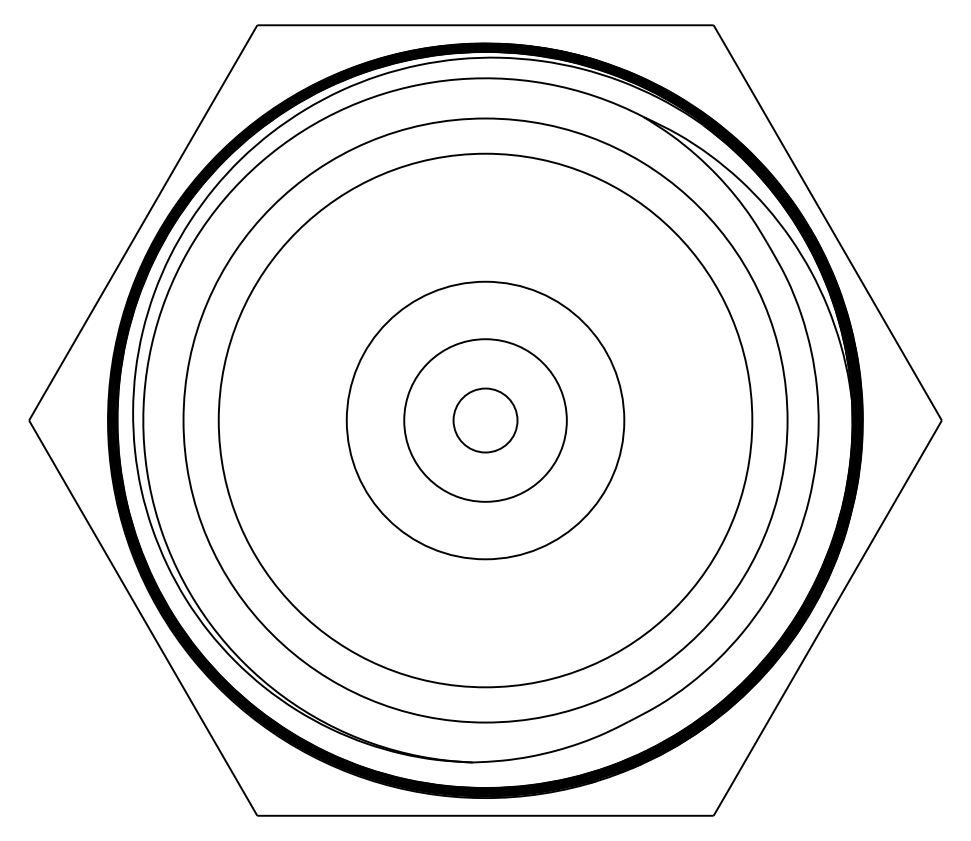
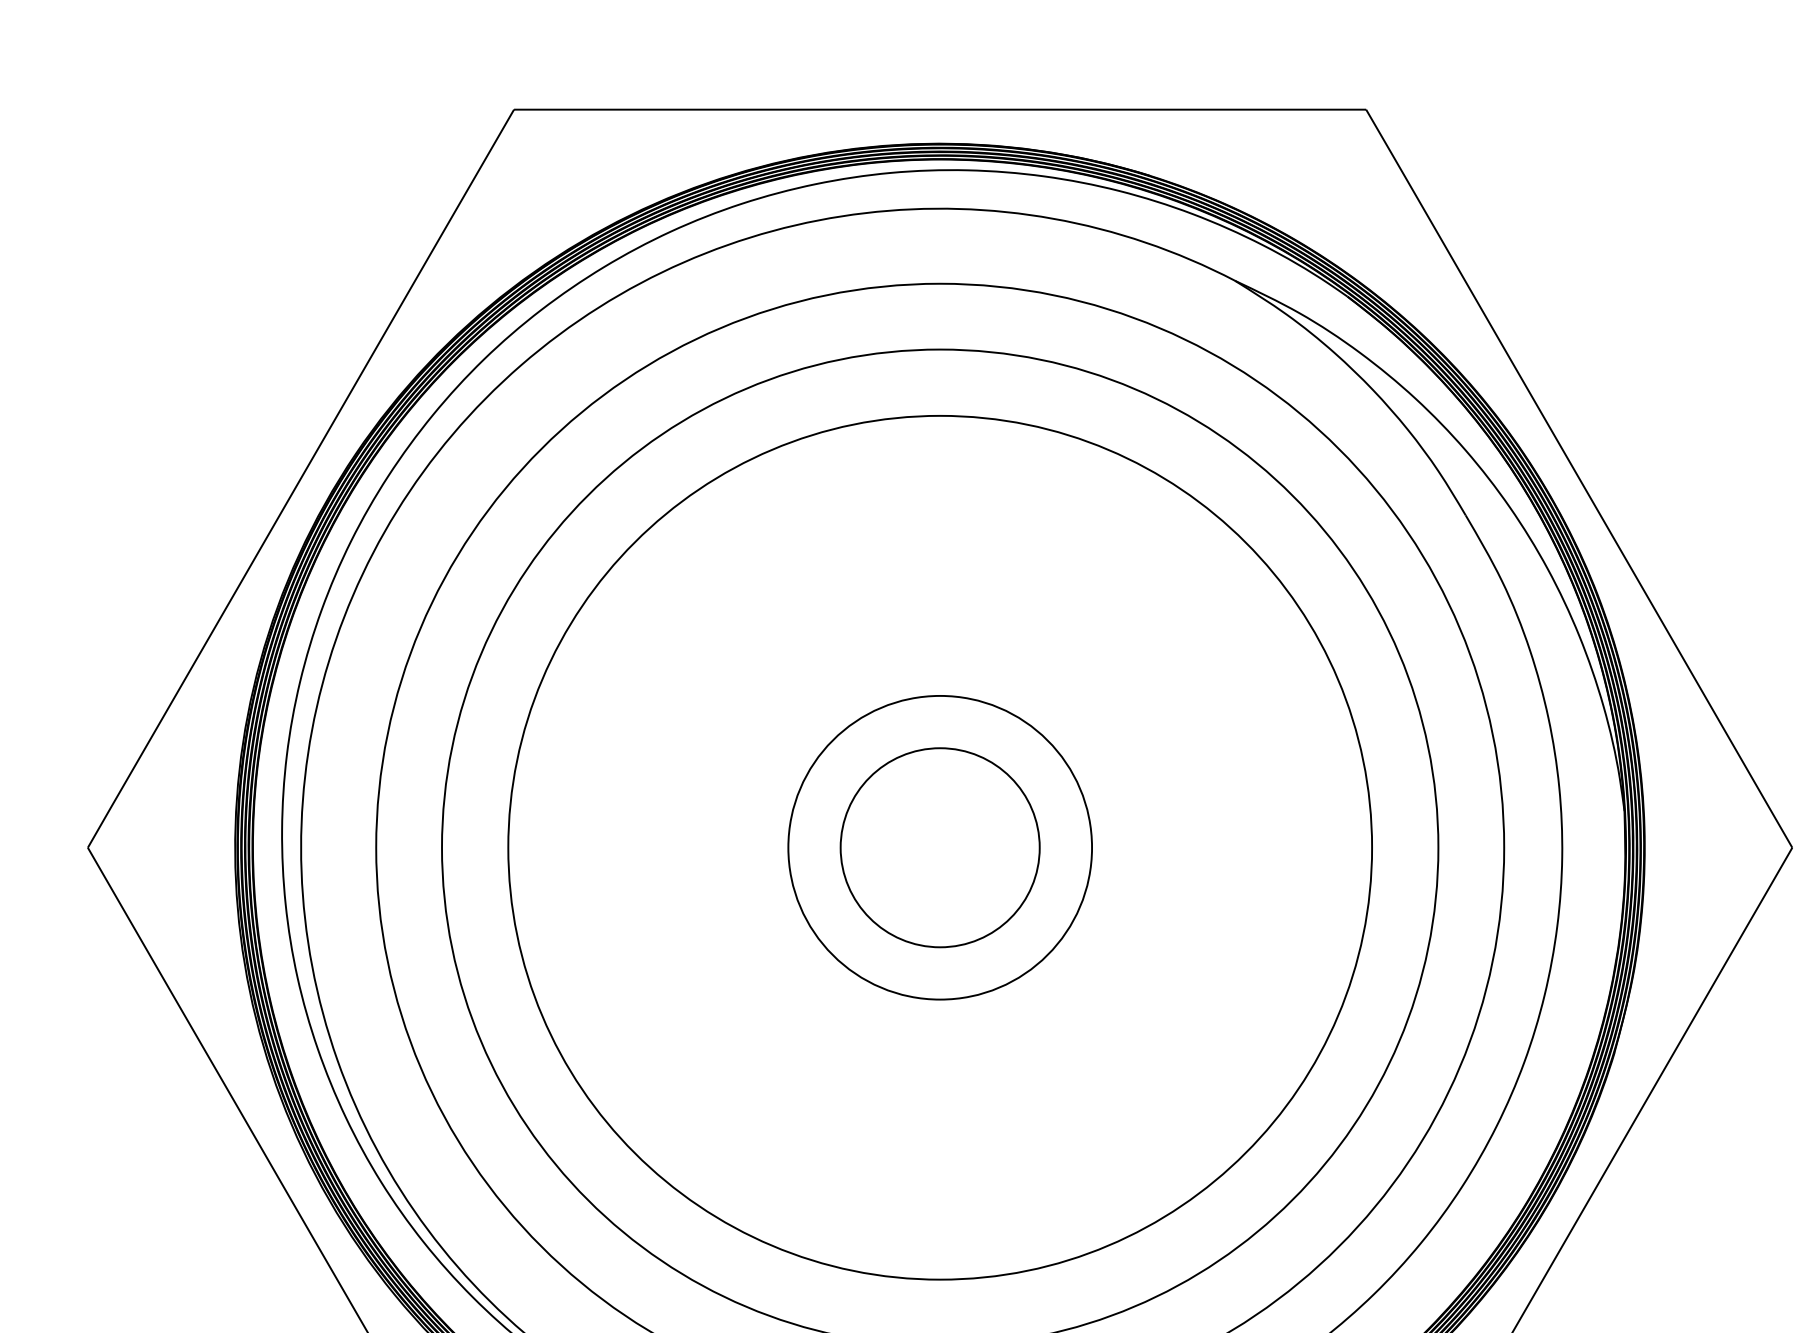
circle: (485, 420) -> (940, 847), size x1.67
circle: (485, 420) -> (940, 847), size x1.67

